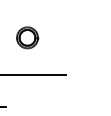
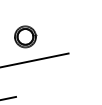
part: (27, 37) -> (25, 36), moved

